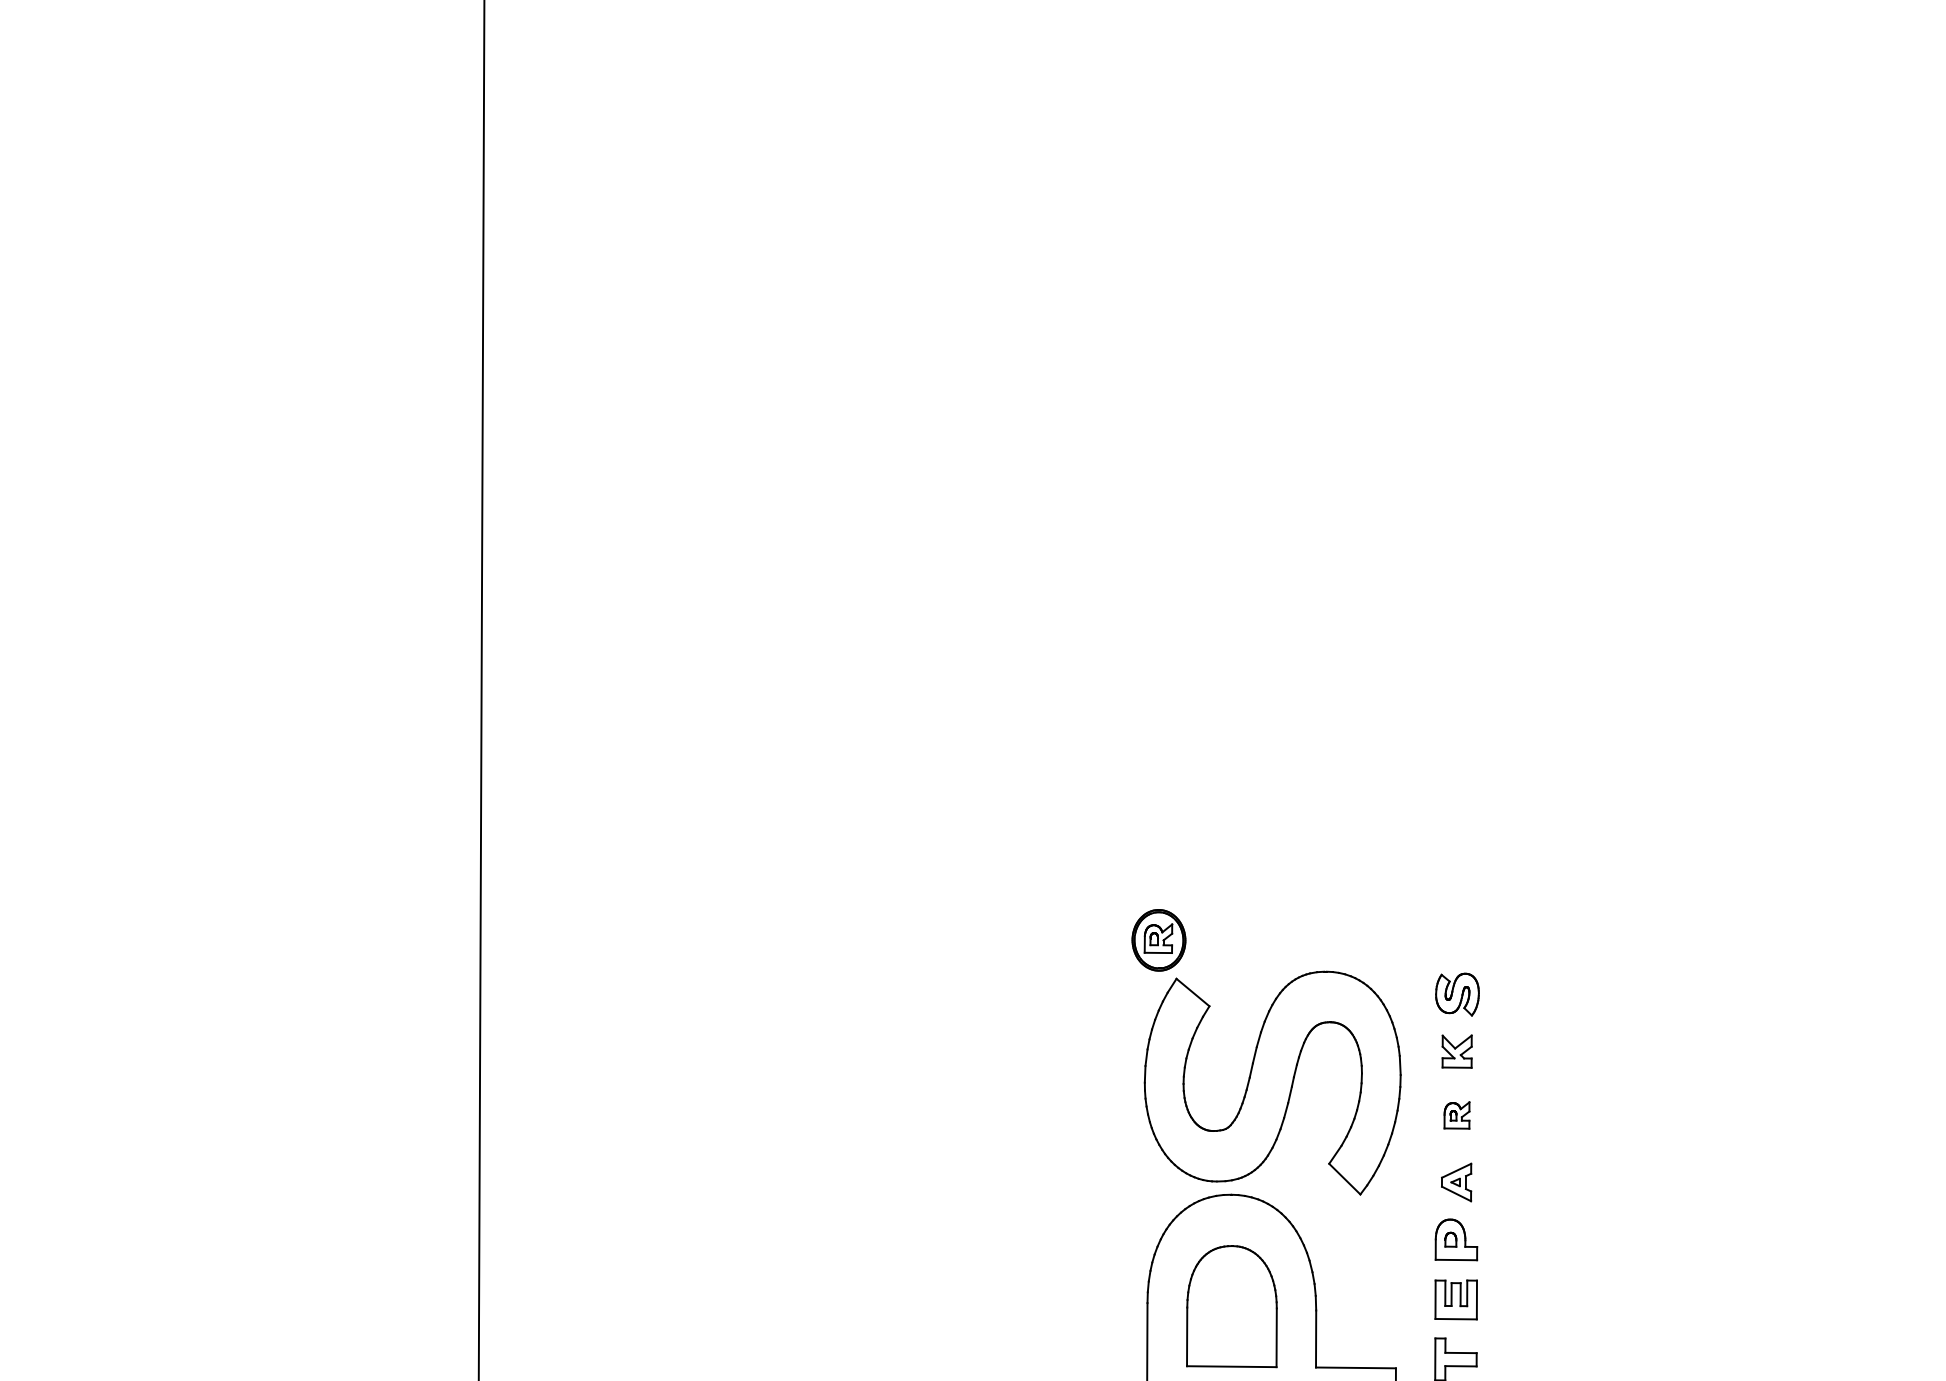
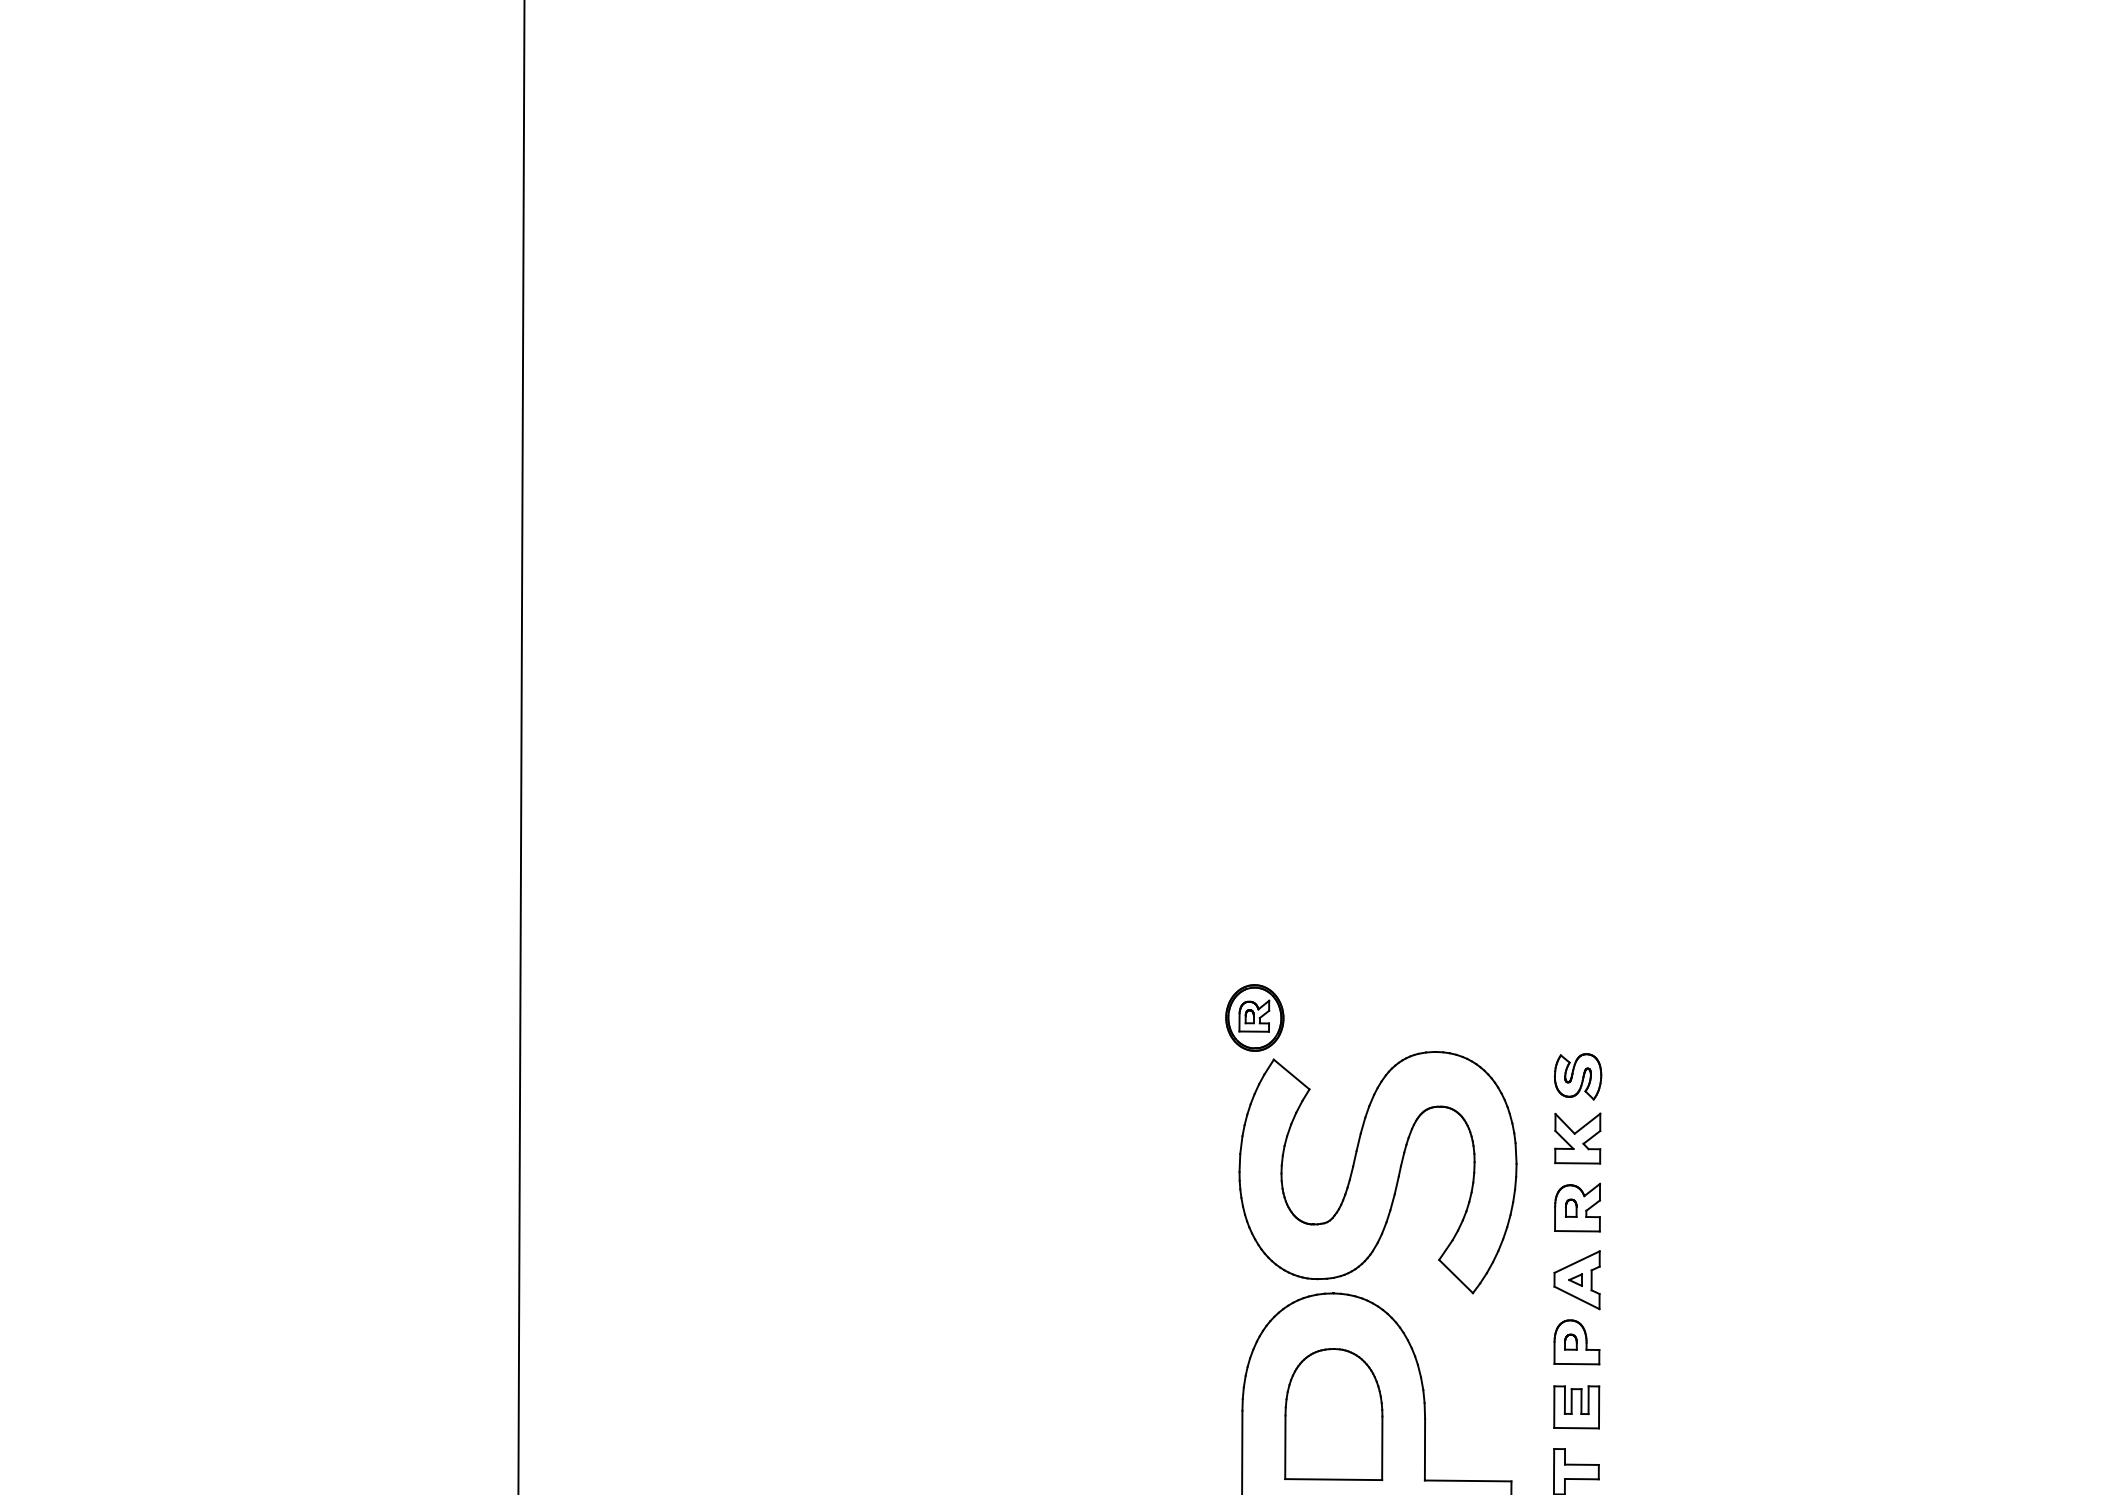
part: (1456, 1051) -> (1576, 1138), size x1.43
part: (1456, 1115) -> (1576, 1207), size x1.67
part: (1456, 1182) -> (1576, 1280), size x1.43

